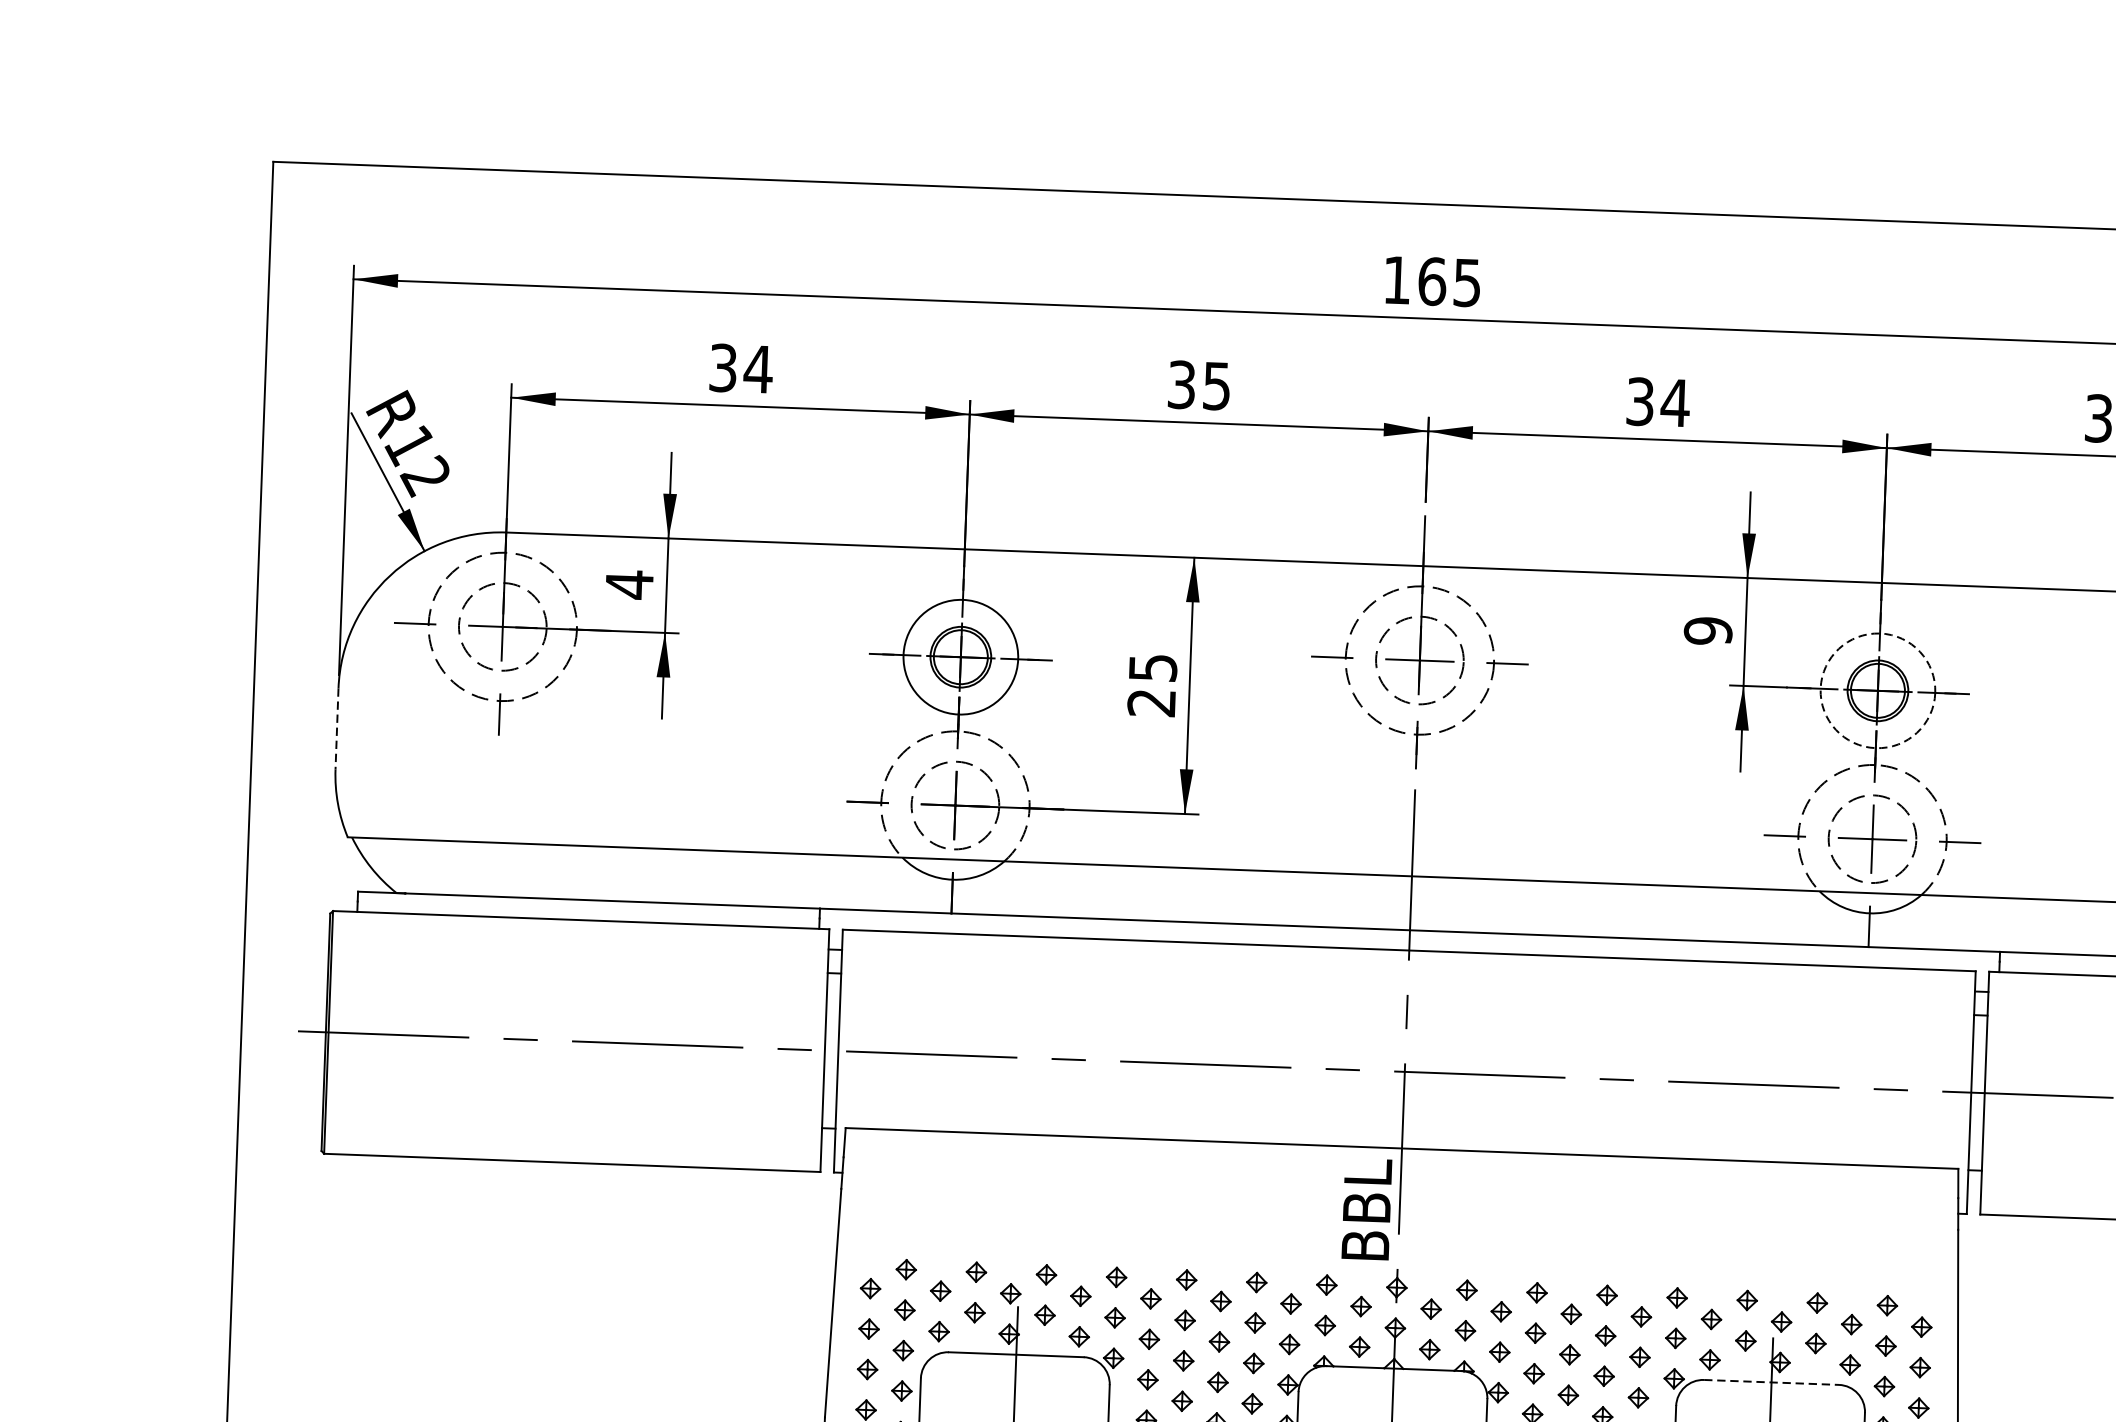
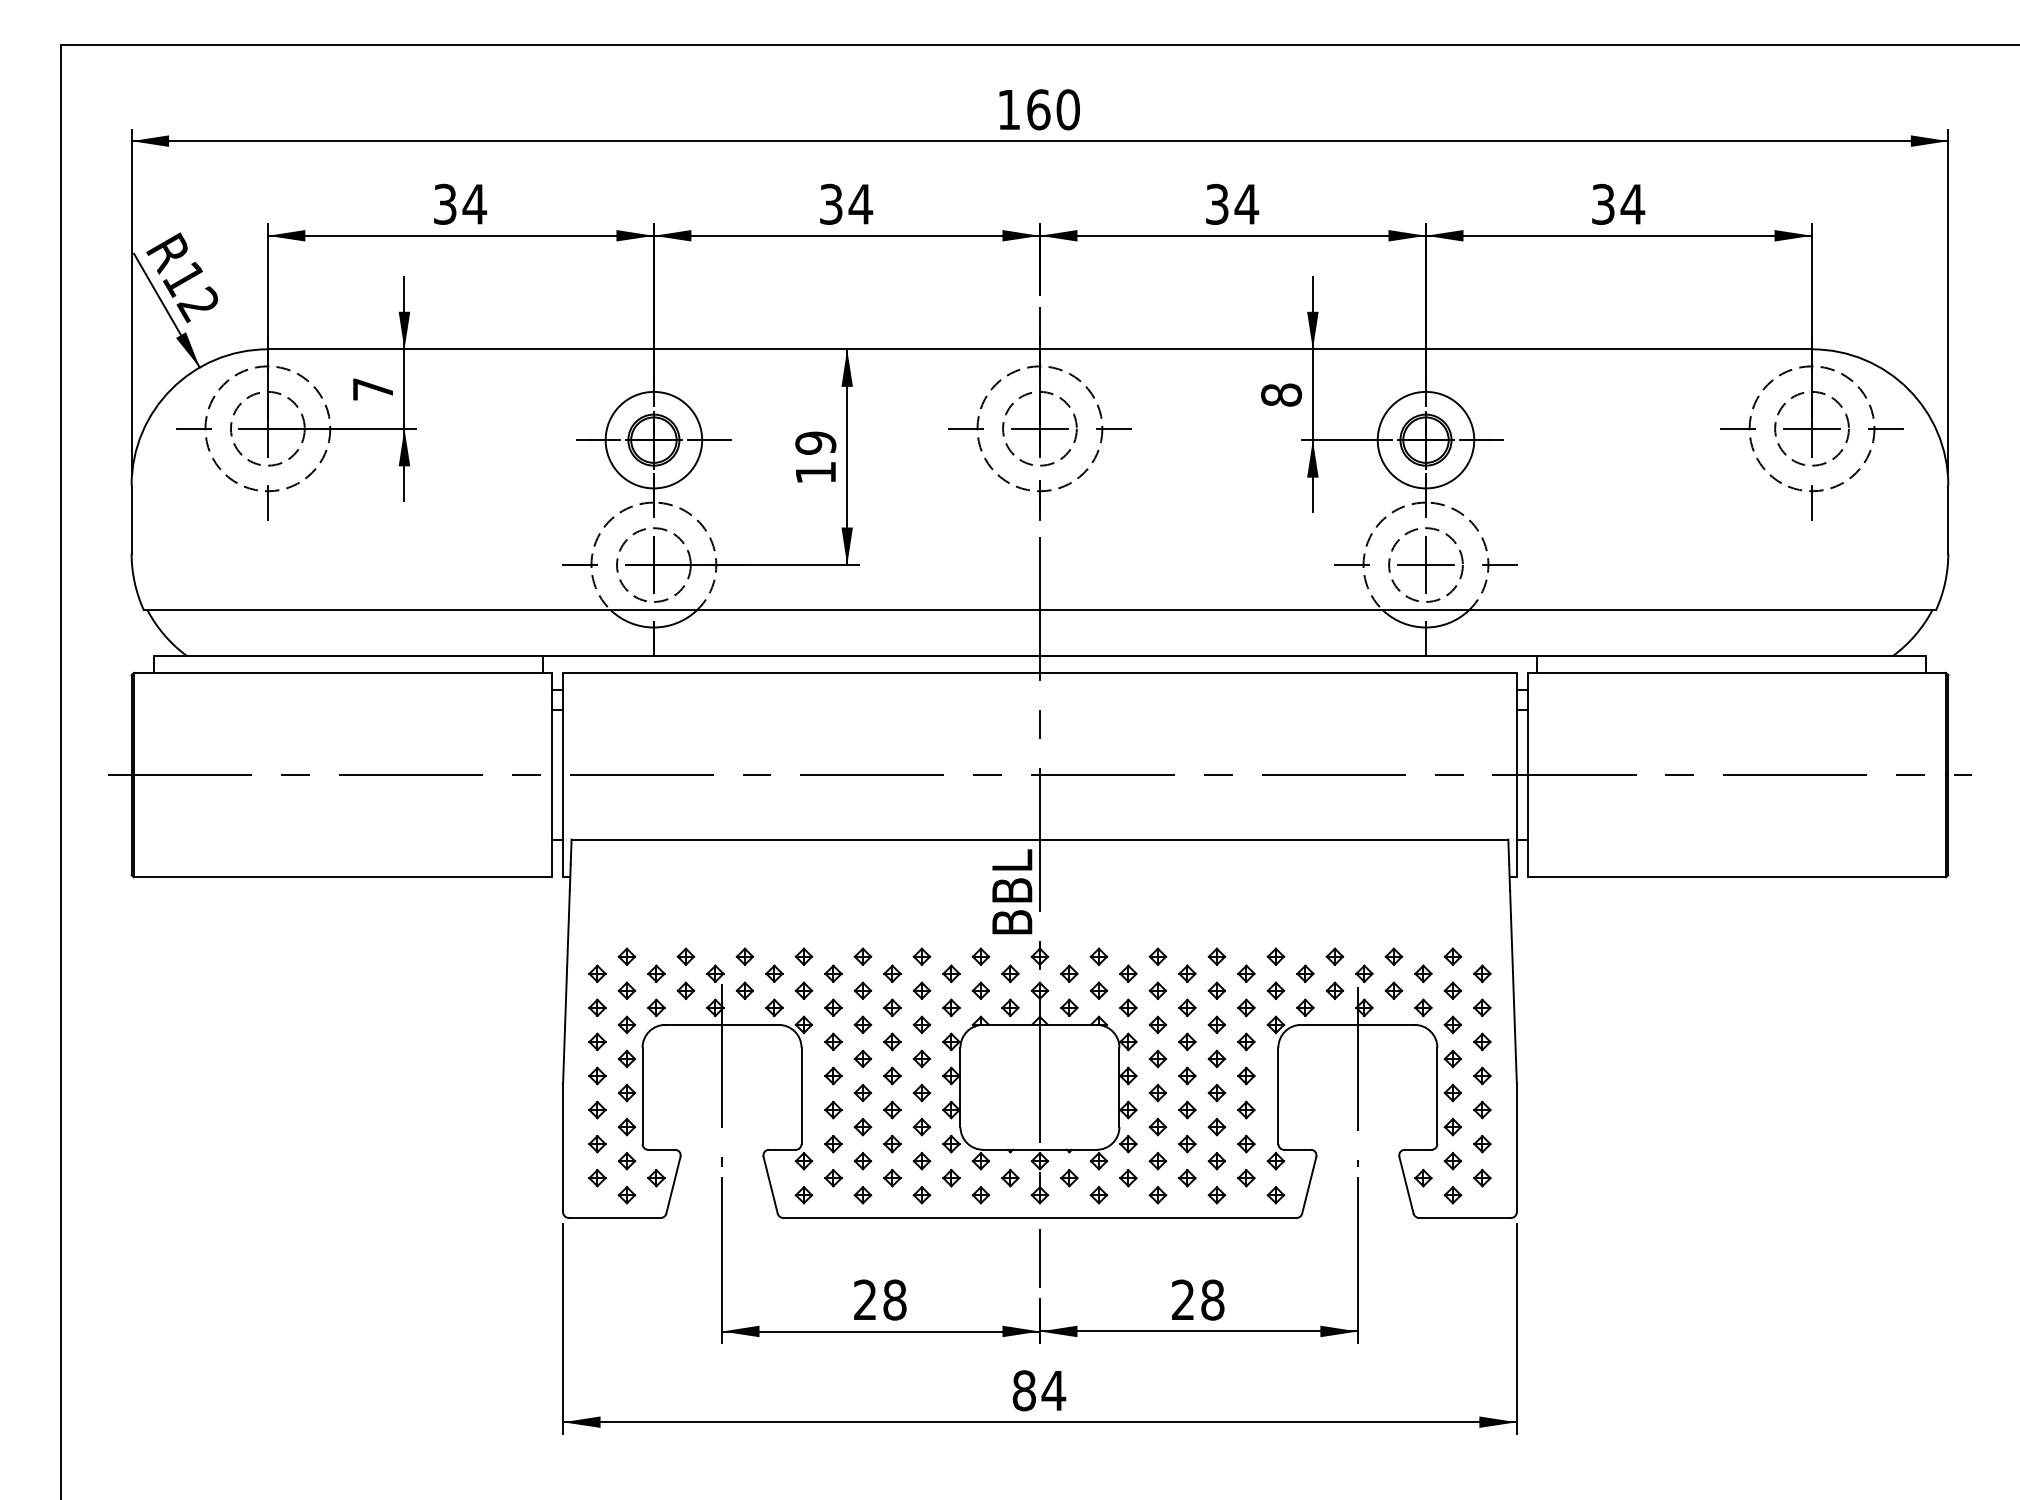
text: (1466, 282) -> (1067, 109), 165 -> 160
text: (1216, 386) -> (860, 204), 35 -> 34
text: (628, 584) -> (372, 389), 4 -> 7
text: (1708, 630) -> (1281, 394), 9 -> 8
text: (1152, 684) -> (815, 457), 25 -> 19
circle: (1877, 690) -> (1425, 439), dashed -> solid
line: (336, 729) -> (131, 520), dashed -> solid
line: (1771, 1381) -> (1357, 1024), dashed -> solid

